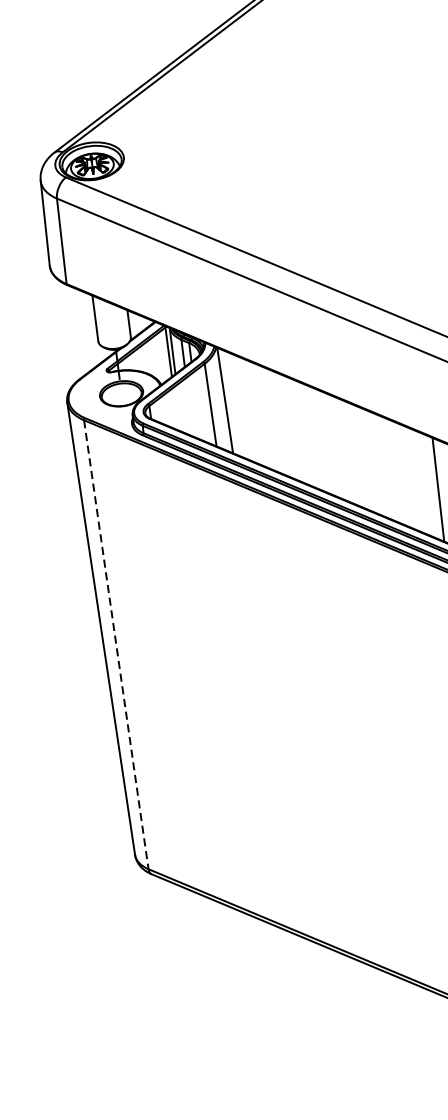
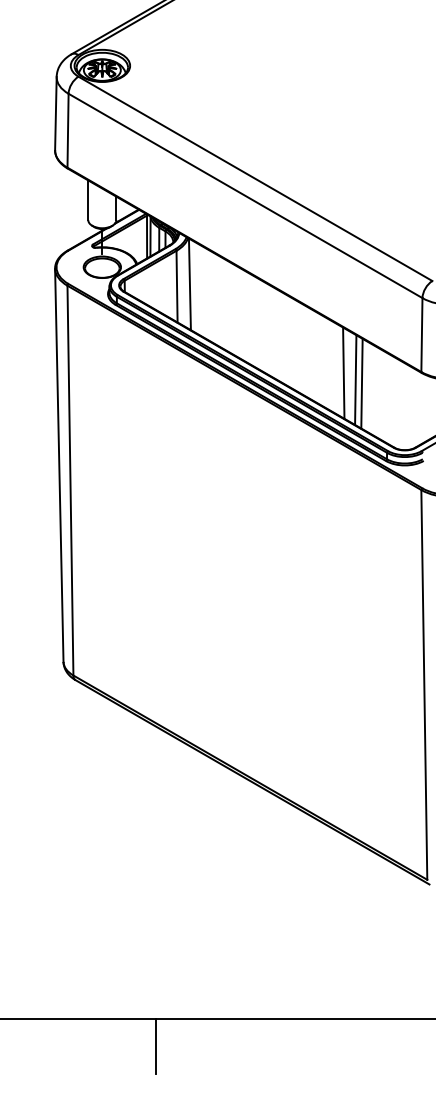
line: (415, 479) -> (343, 372), added
line: (430, 485) -> (355, 379), added
line: (116, 644) -> (70, 480), dashed -> solid

